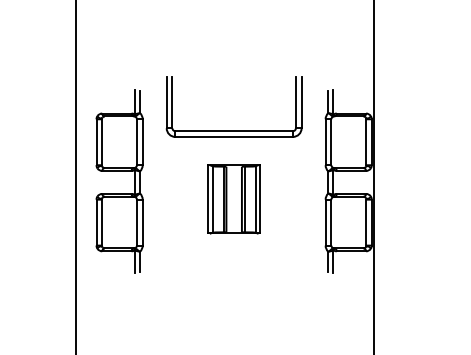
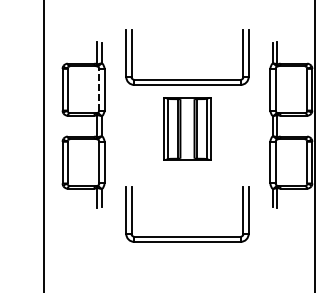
line: (136, 142) -> (98, 89), solid -> dashed
part: (233, 199) -> (186, 128), moved
part: (233, 303) -> (186, 236), added

